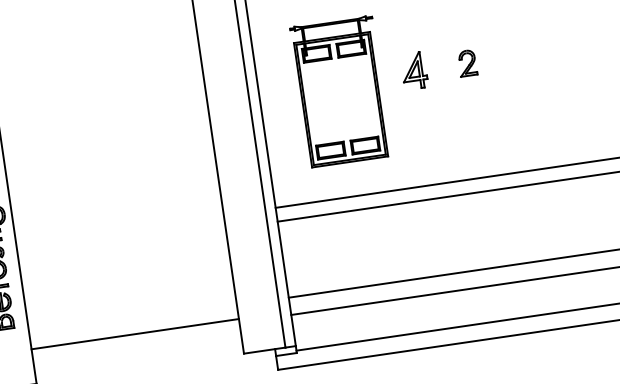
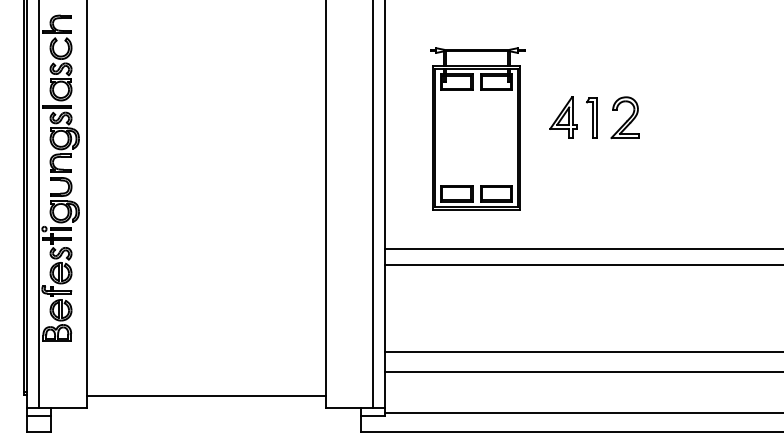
part: (467, 63) -> (624, 117), size x1.43
part: (438, 67) -> (591, 117), added
line: (135, 334) -> (206, 396), moved

